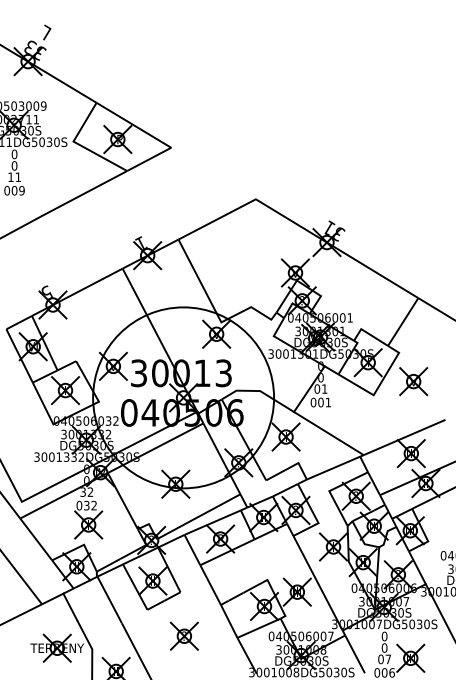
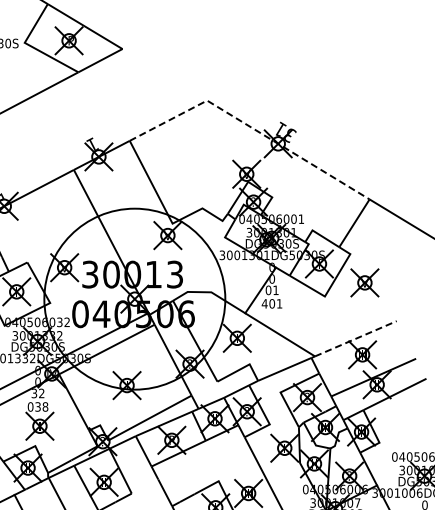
line: (299, 225) -> (250, 126), solid -> dashed
text: (313, 402) -> (264, 303), 001 -> 401
line: (405, 437) -> (356, 338), solid -> dashed
text: (94, 505) -> (45, 406), 032 -> 038

